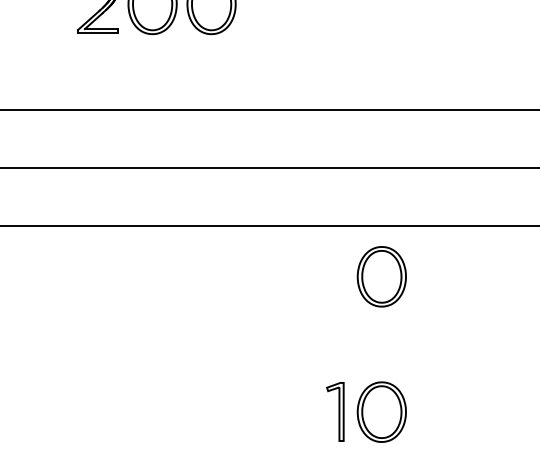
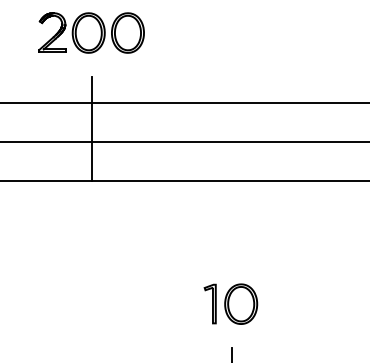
line: (158, 147) -> (92, 128), added
part: (382, 275) -> (241, 213), removed

